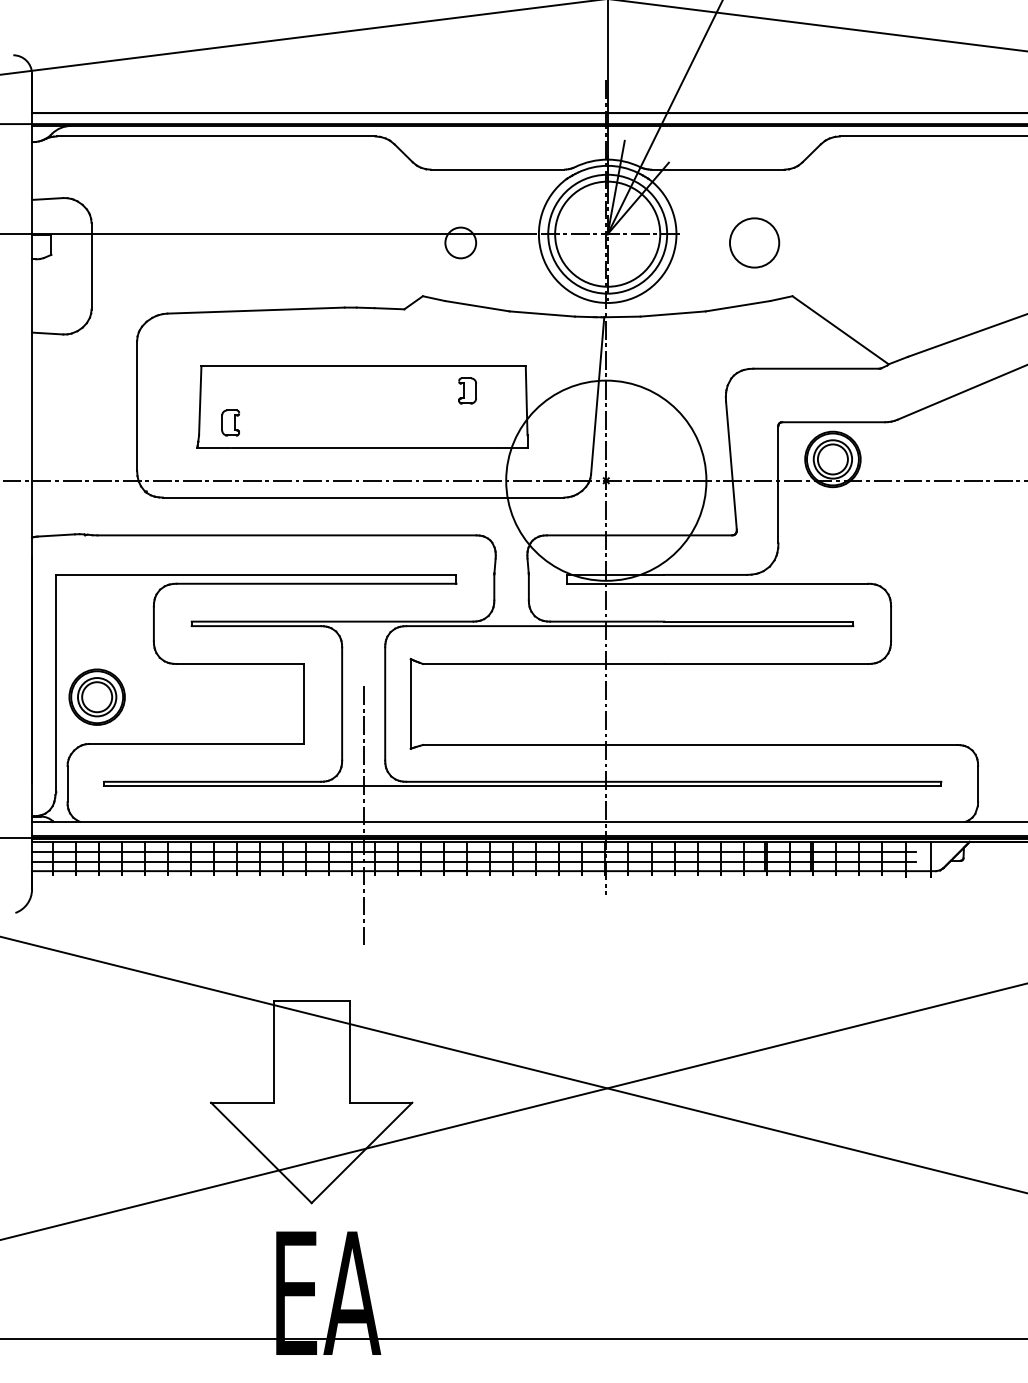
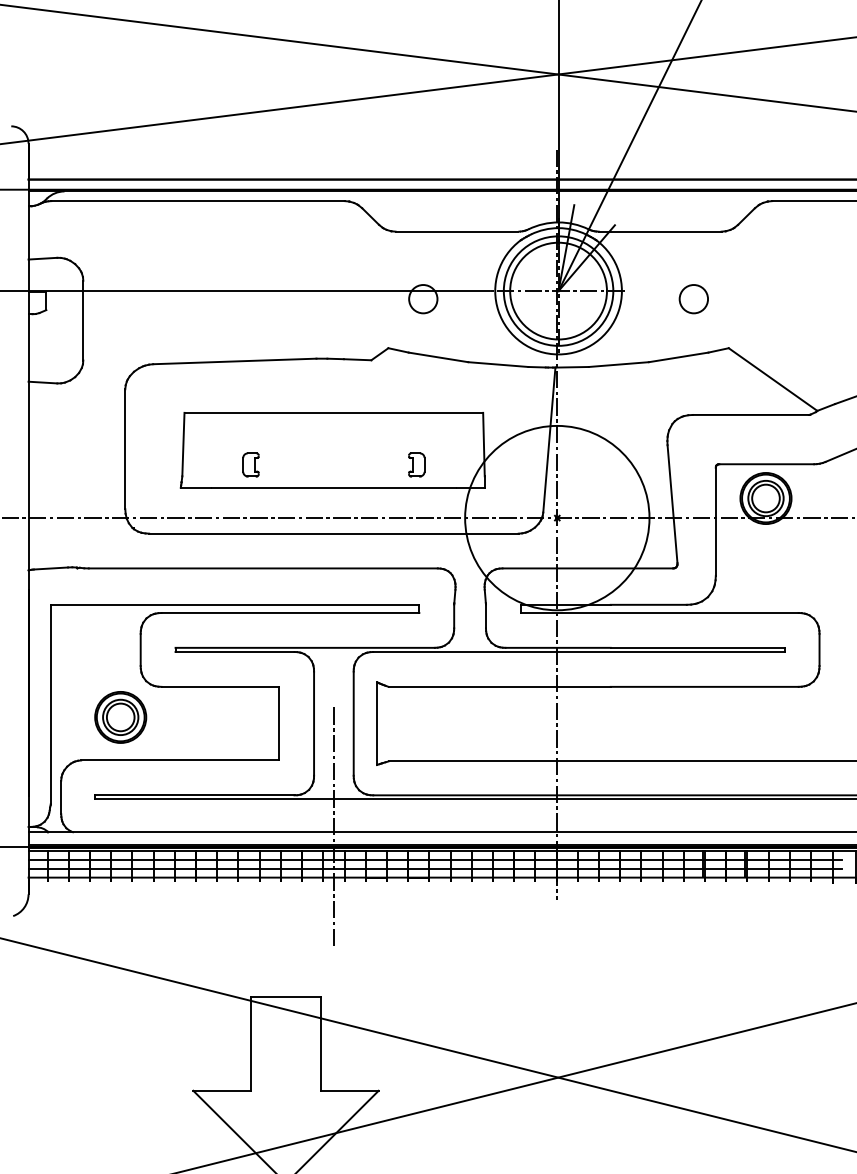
circle: (754, 242) -> (693, 298), size x0.62
part: (467, 390) -> (416, 464), moved
part: (230, 422) -> (250, 464), moved
part: (96, 696) -> (120, 716), moved

